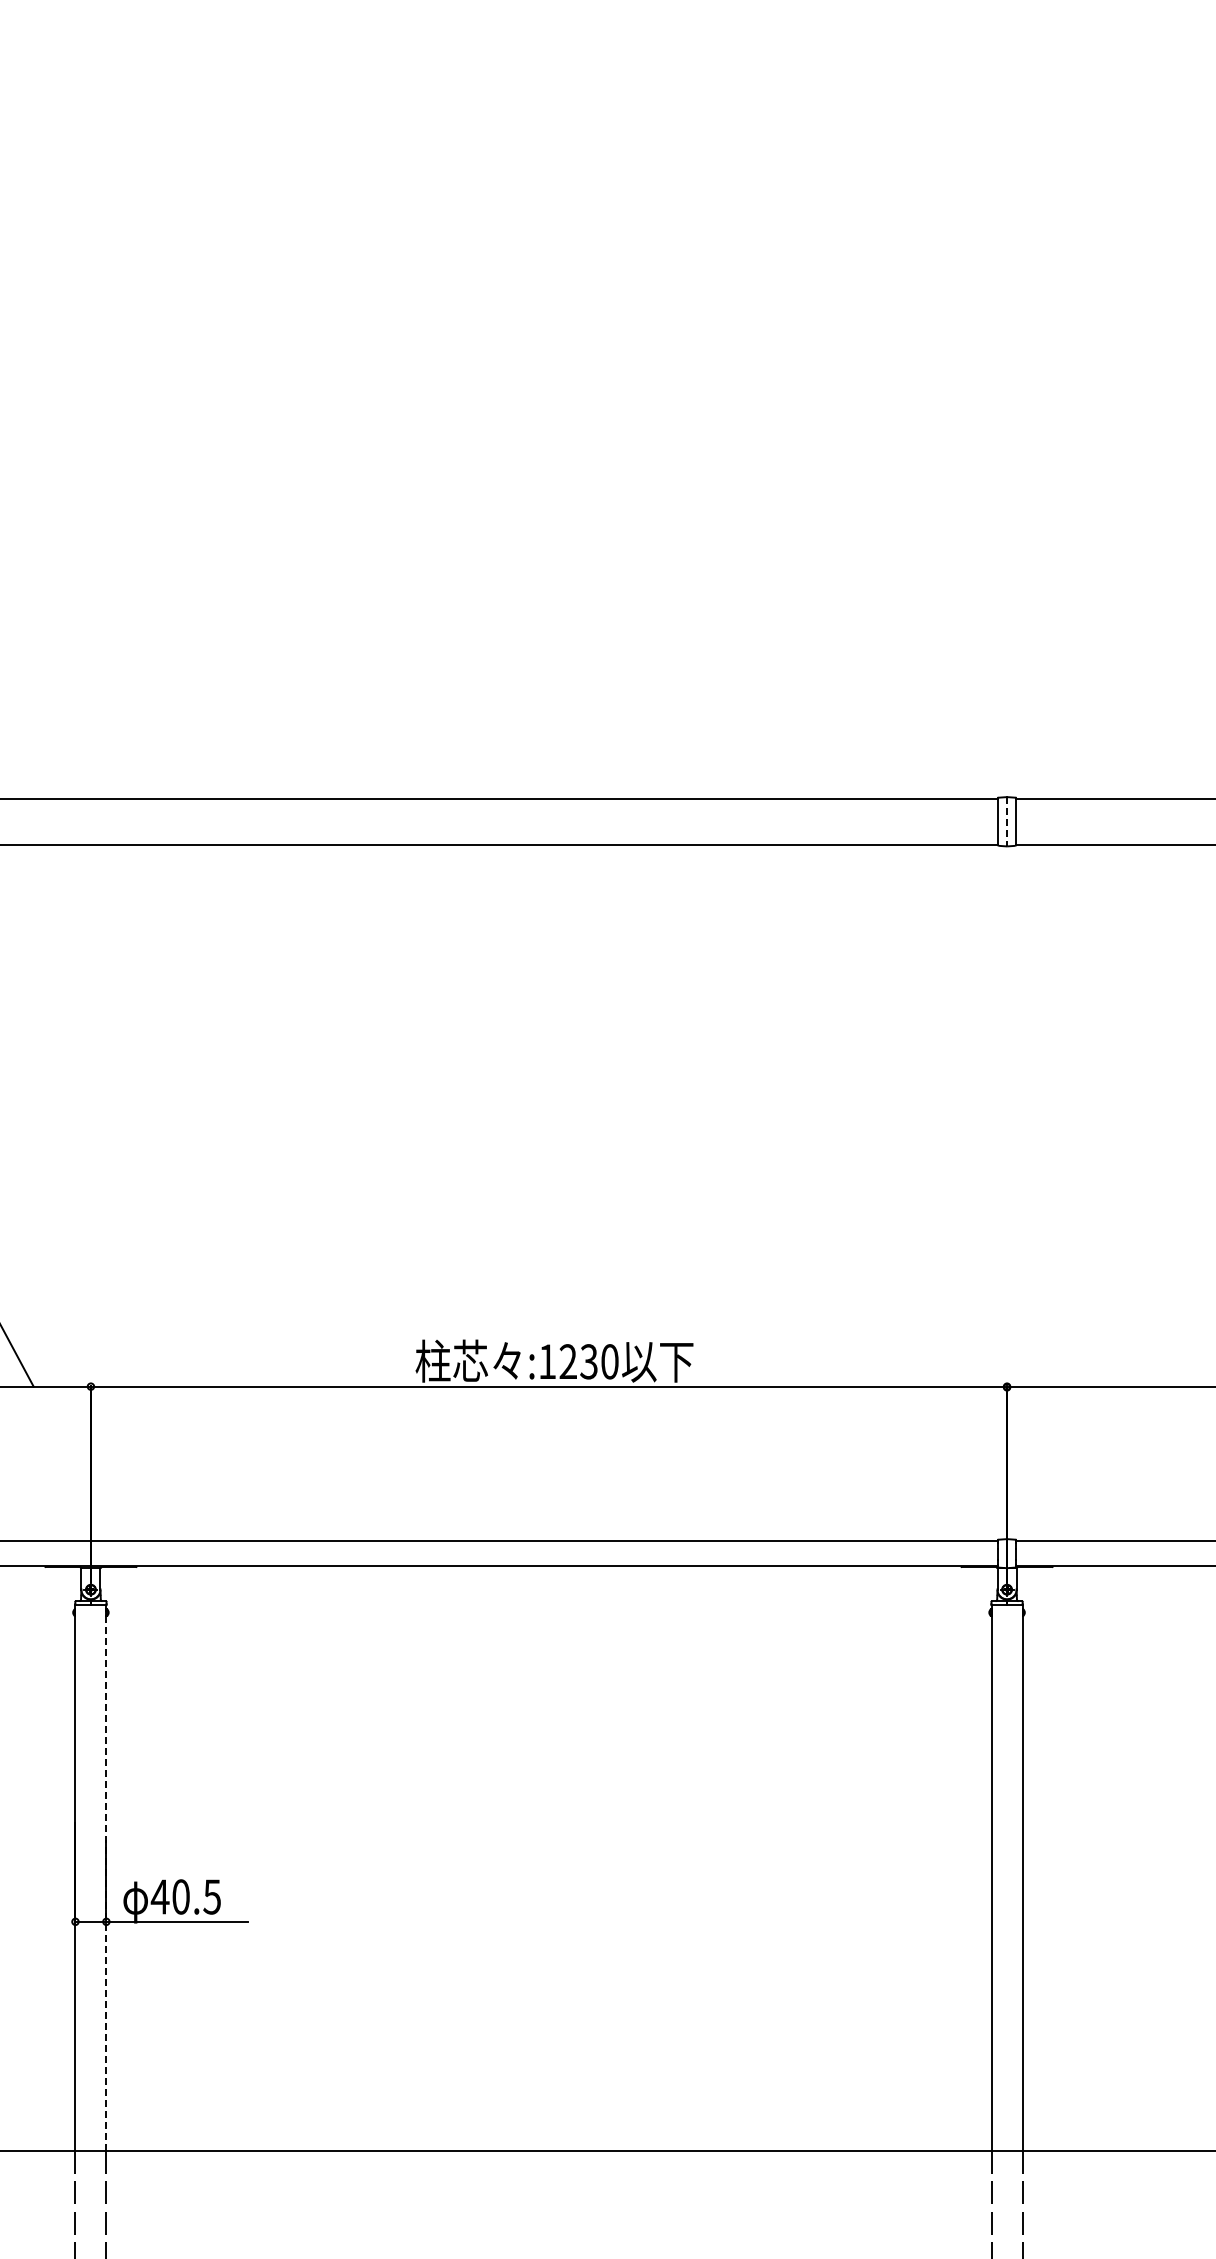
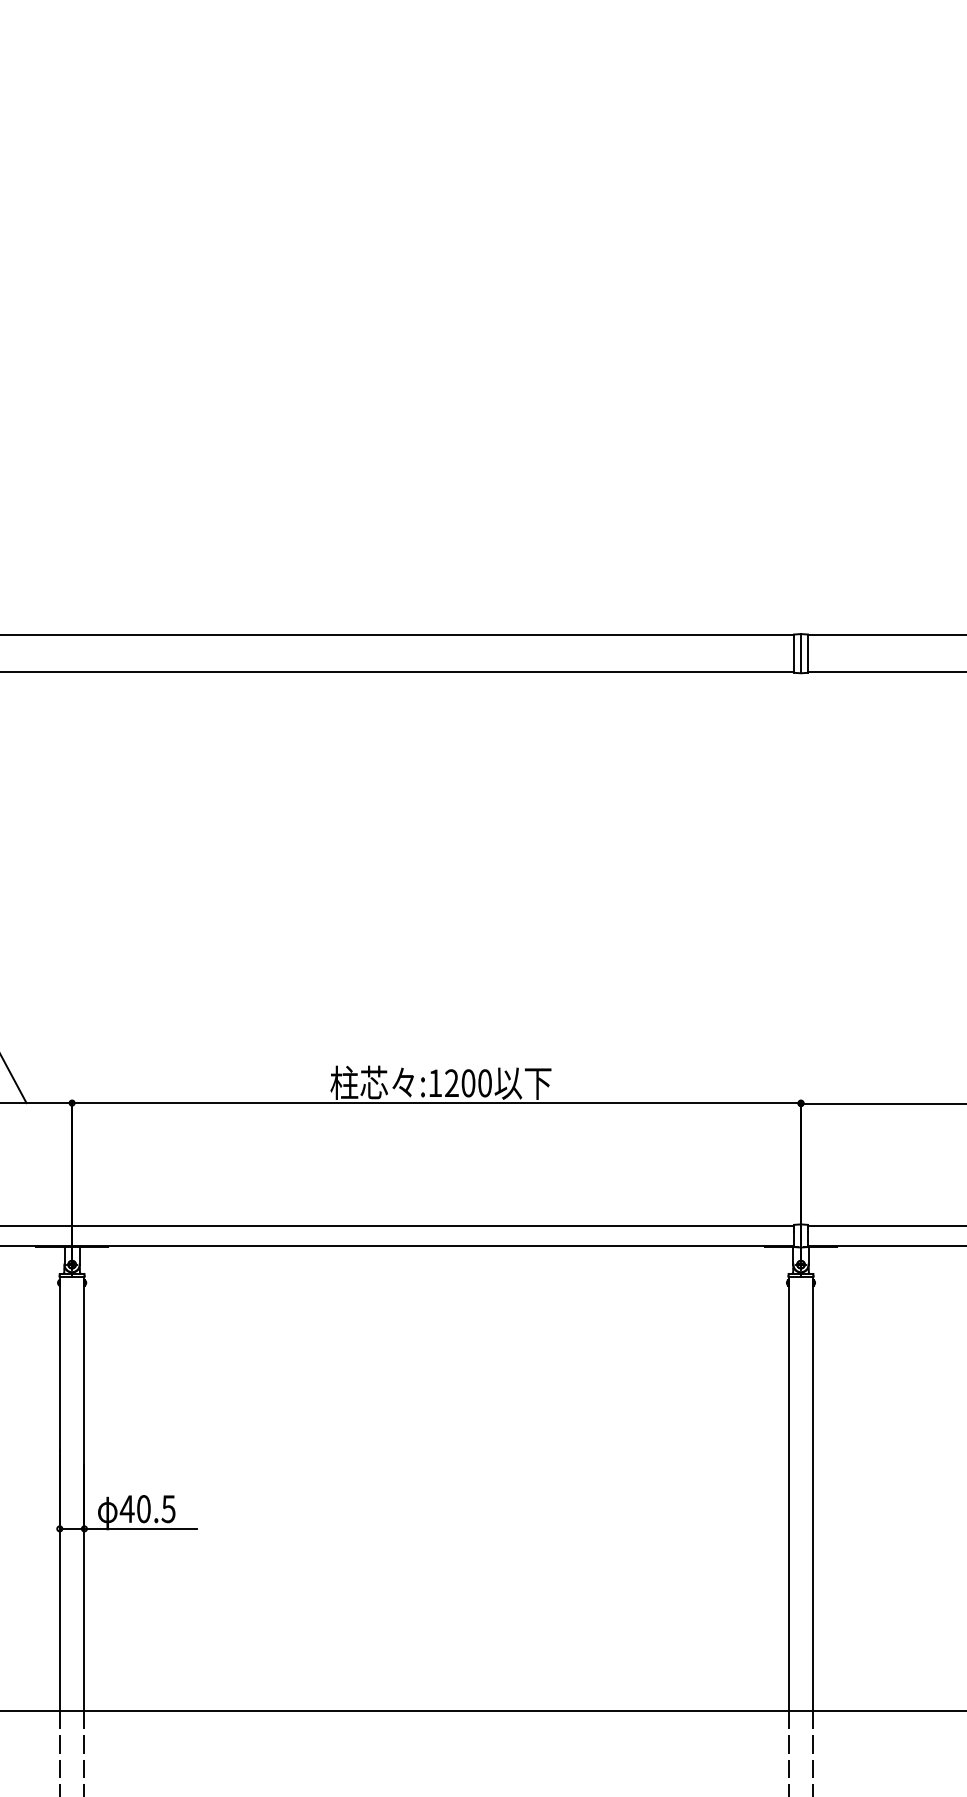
line: (1007, 821) -> (801, 653), dashed -> solid
text: (588, 1361) -> (467, 1083), :1230 -> :1200
line: (106, 1877) -> (84, 1493), dashed -> solid

